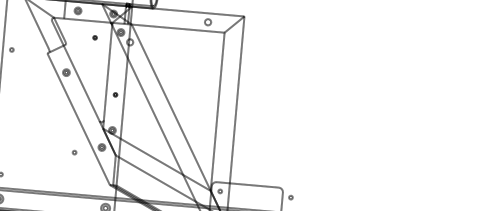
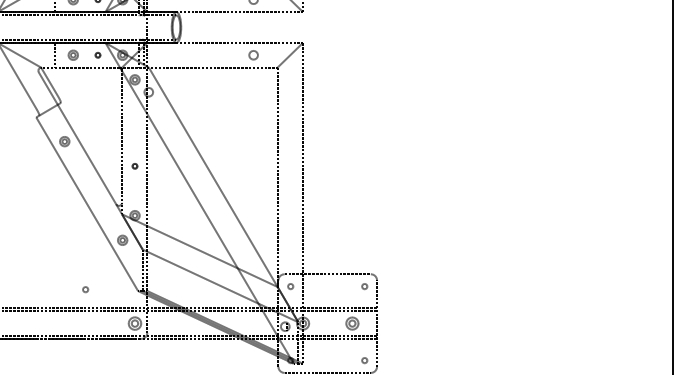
part: (94, 37) -> (97, 55), moved
circle: (74, 152) -> (85, 289), moved
circle: (290, 197) -> (364, 286), moved

